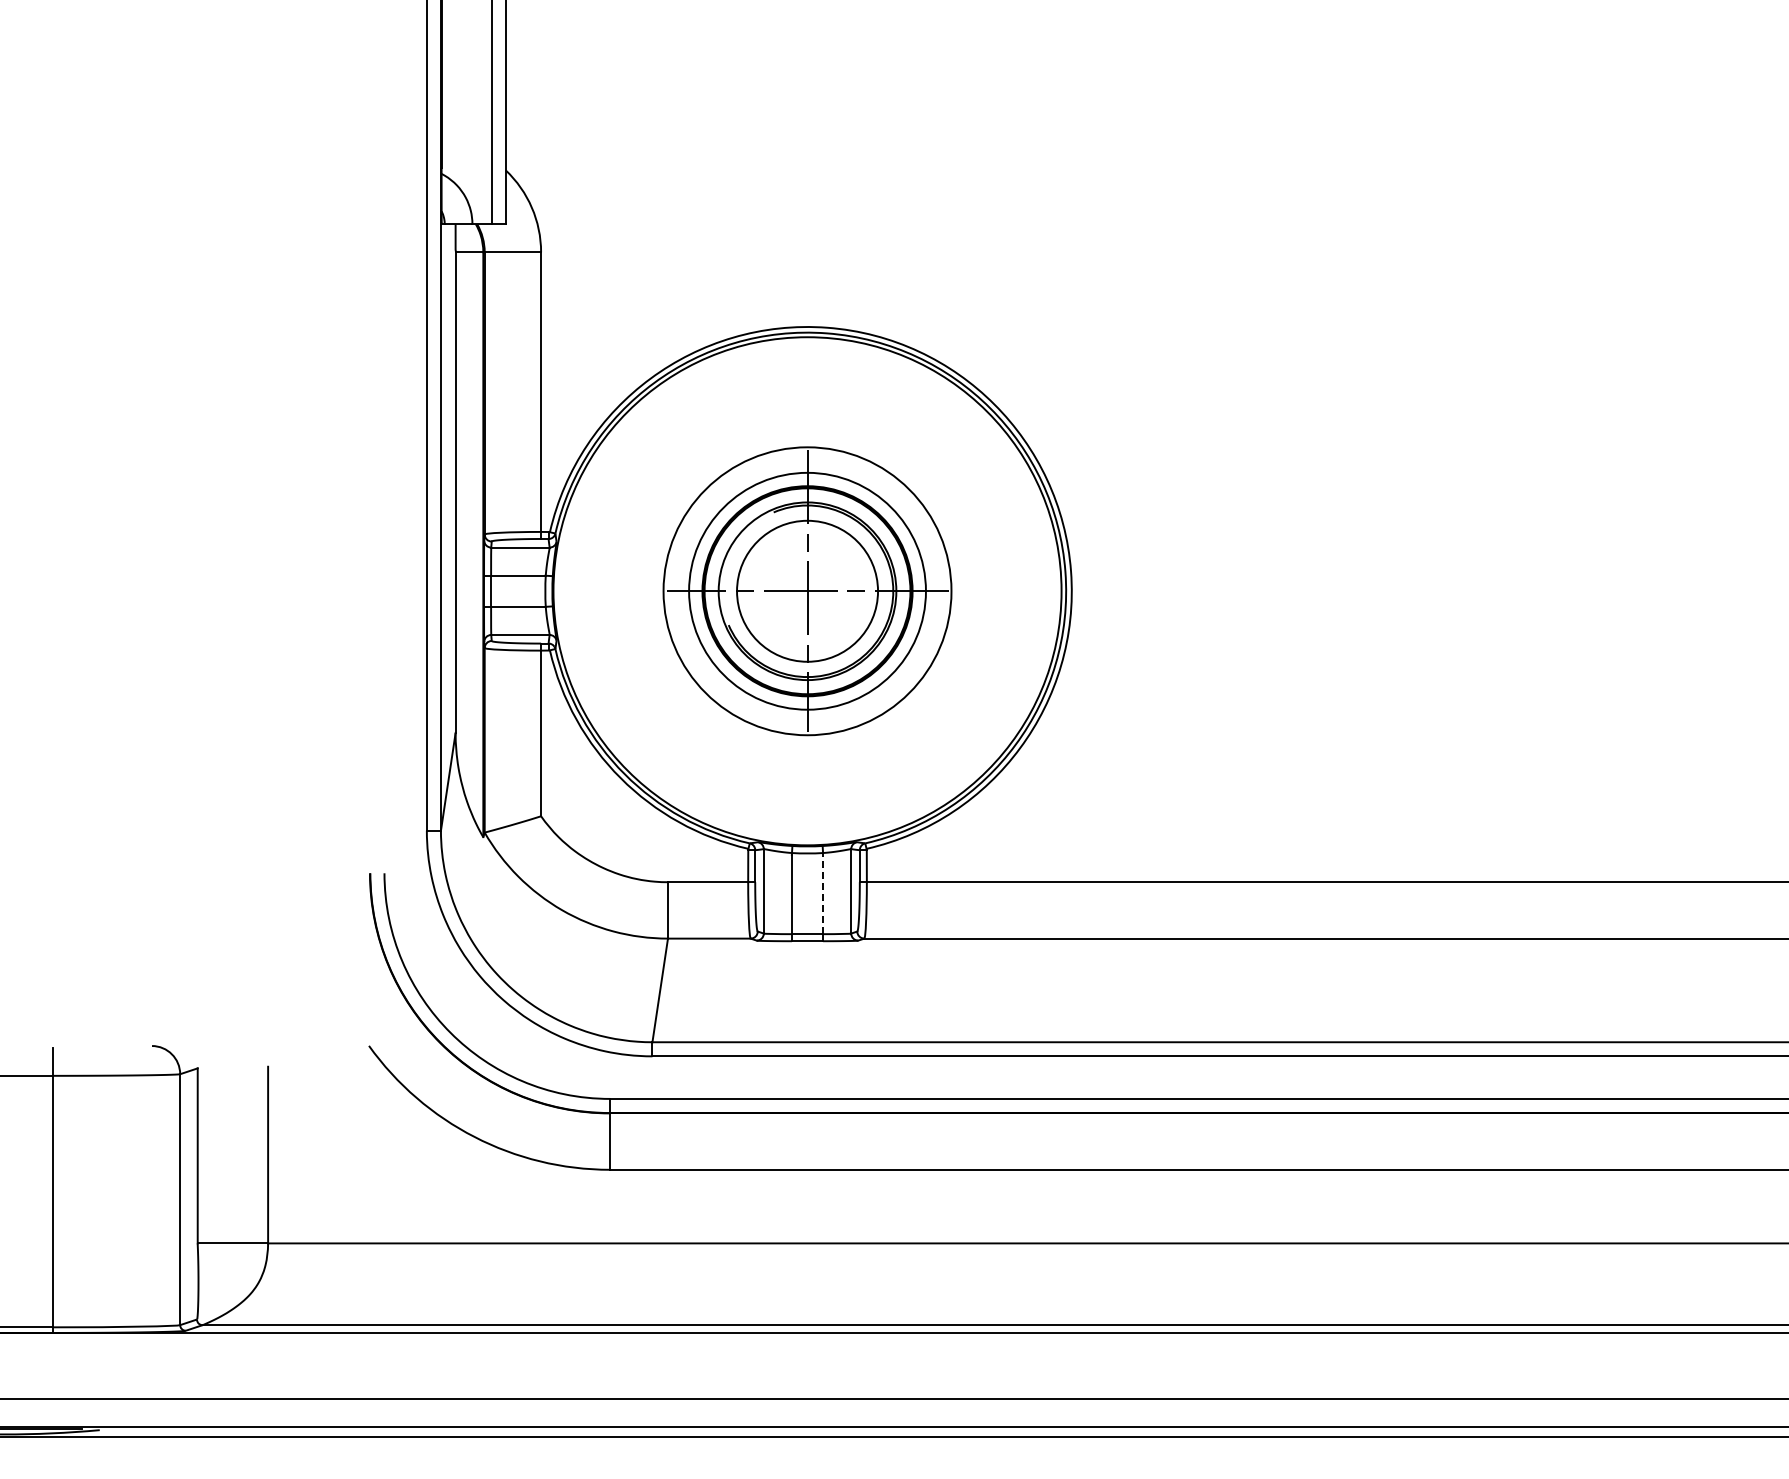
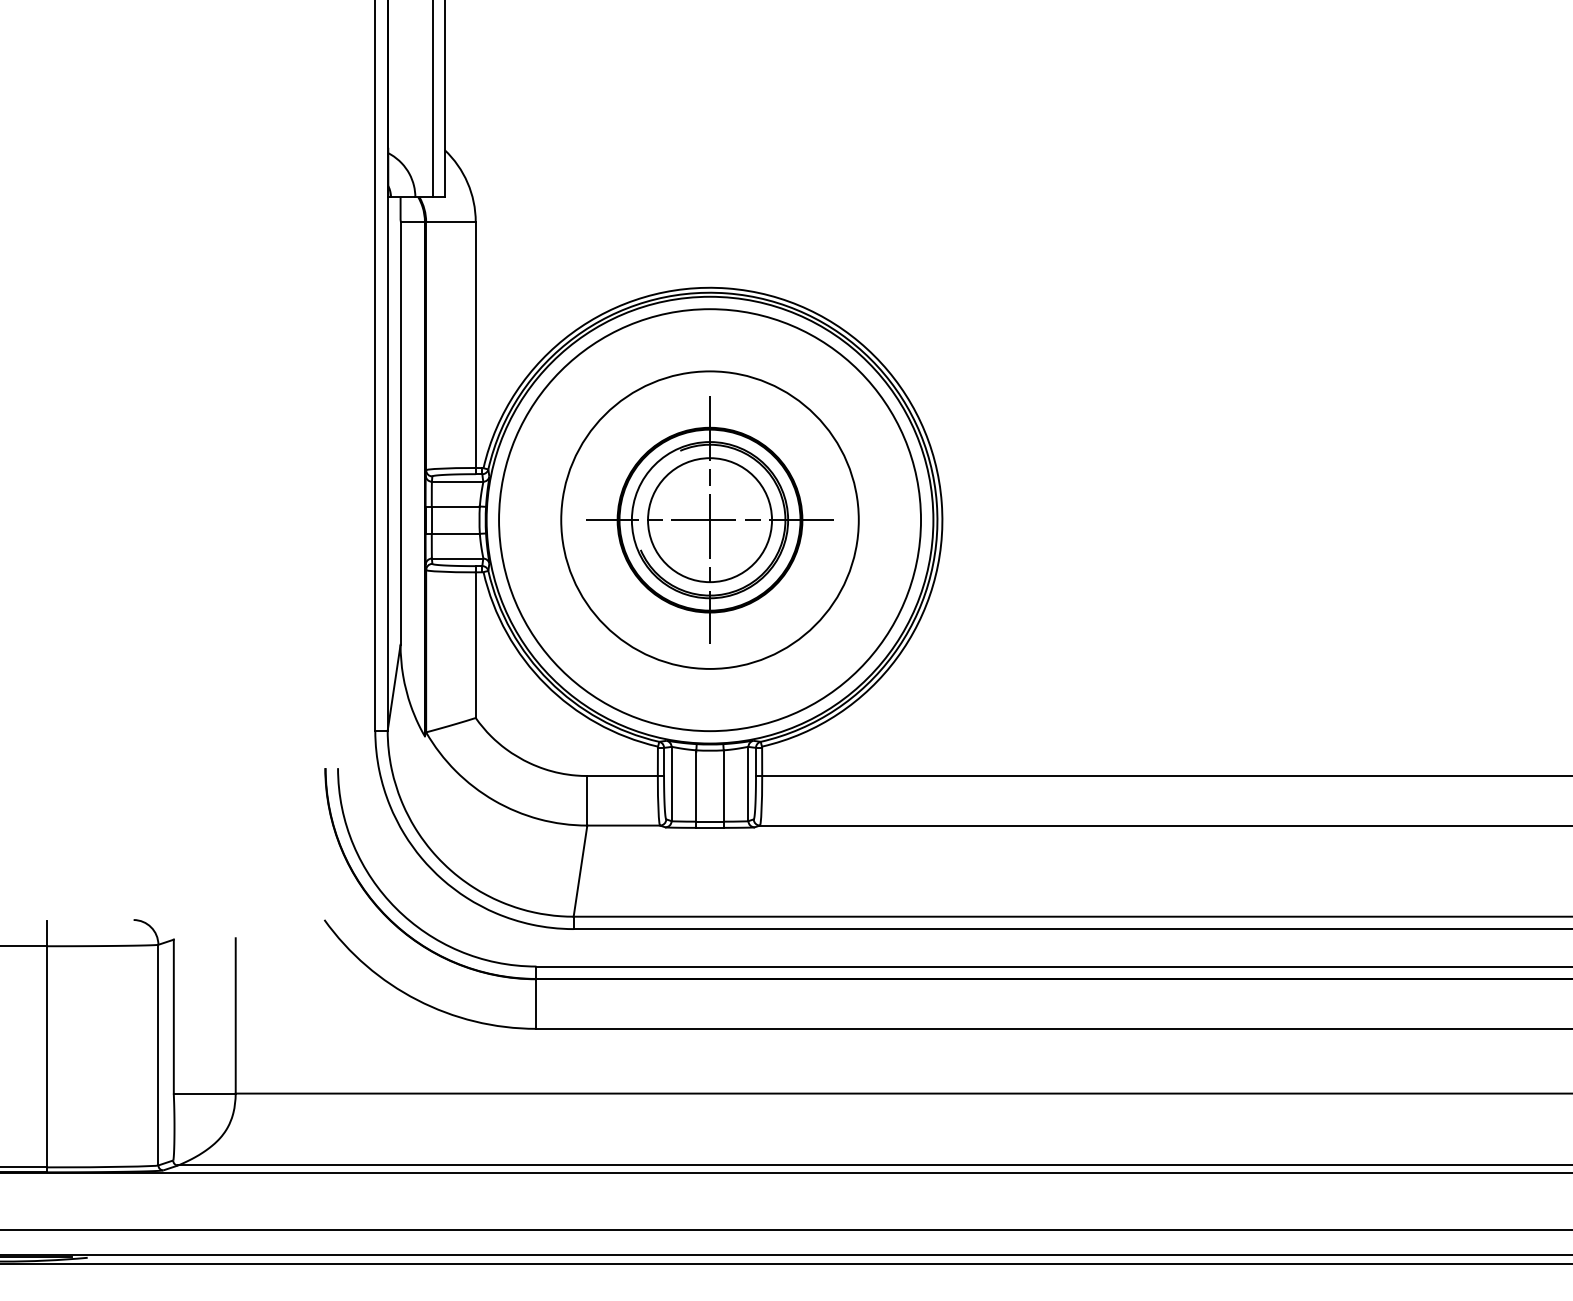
circle: (807, 591) -> (710, 520), size x1.43
circle: (807, 591) -> (710, 520), size x1.67
line: (823, 893) -> (724, 785), dashed -> solid

